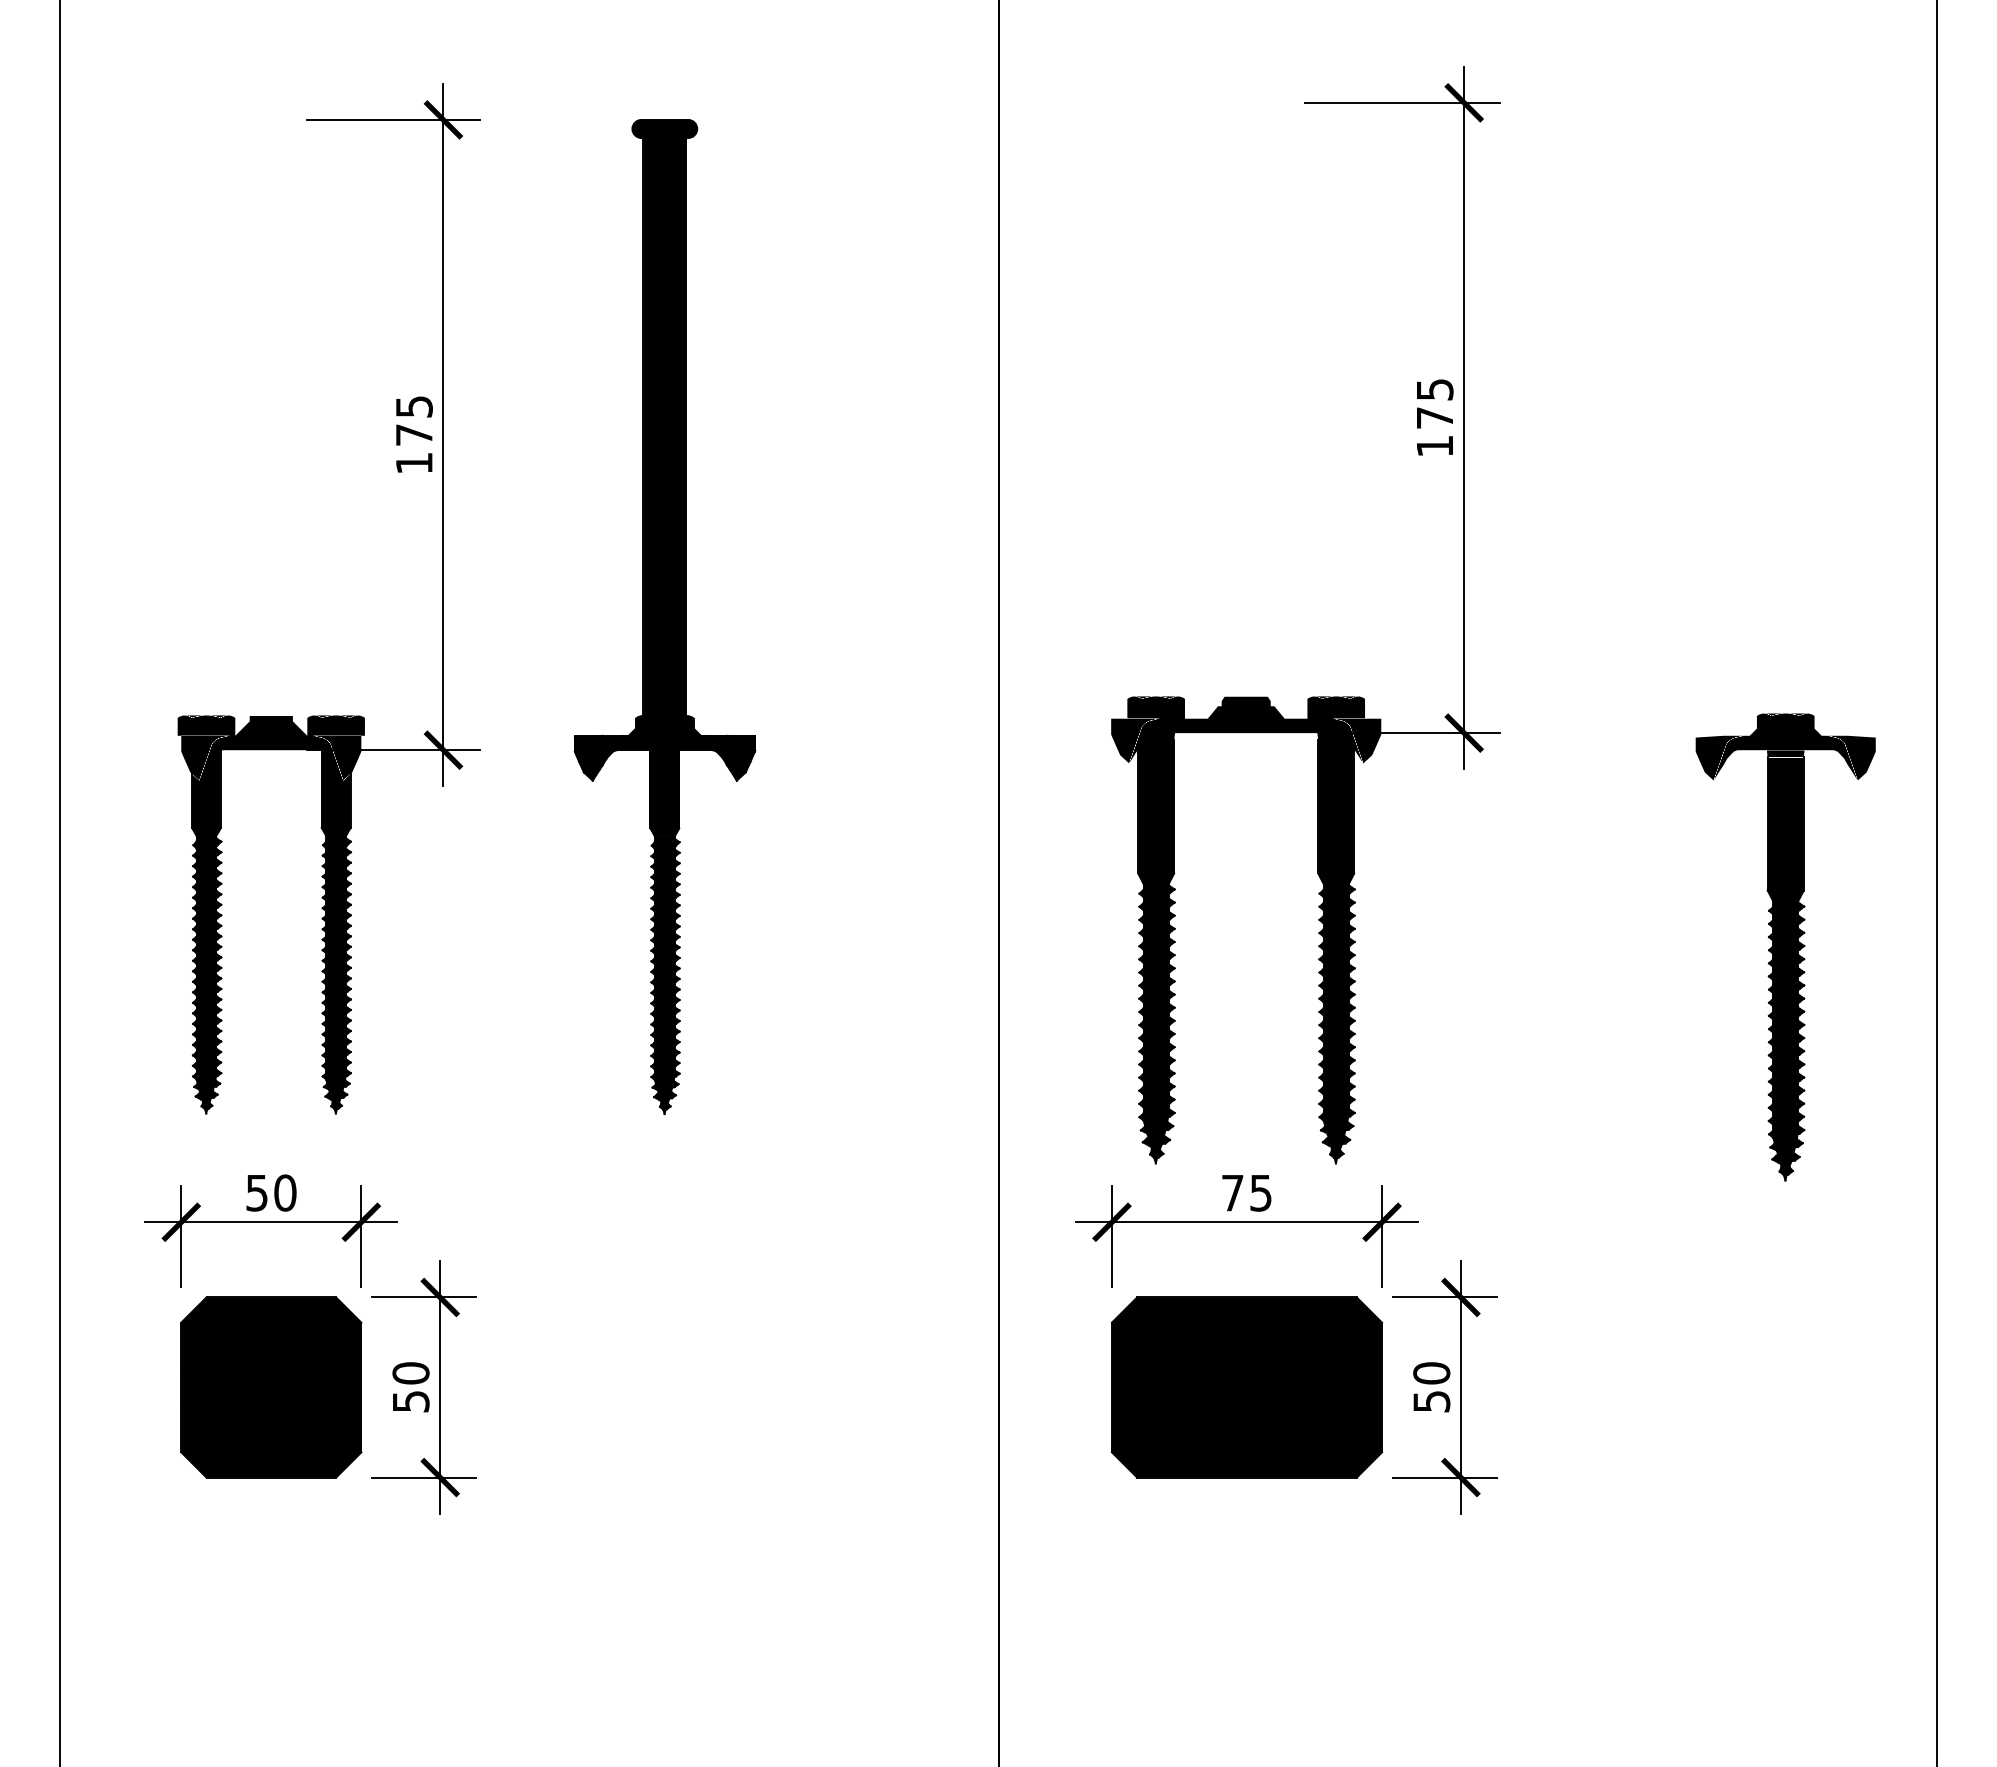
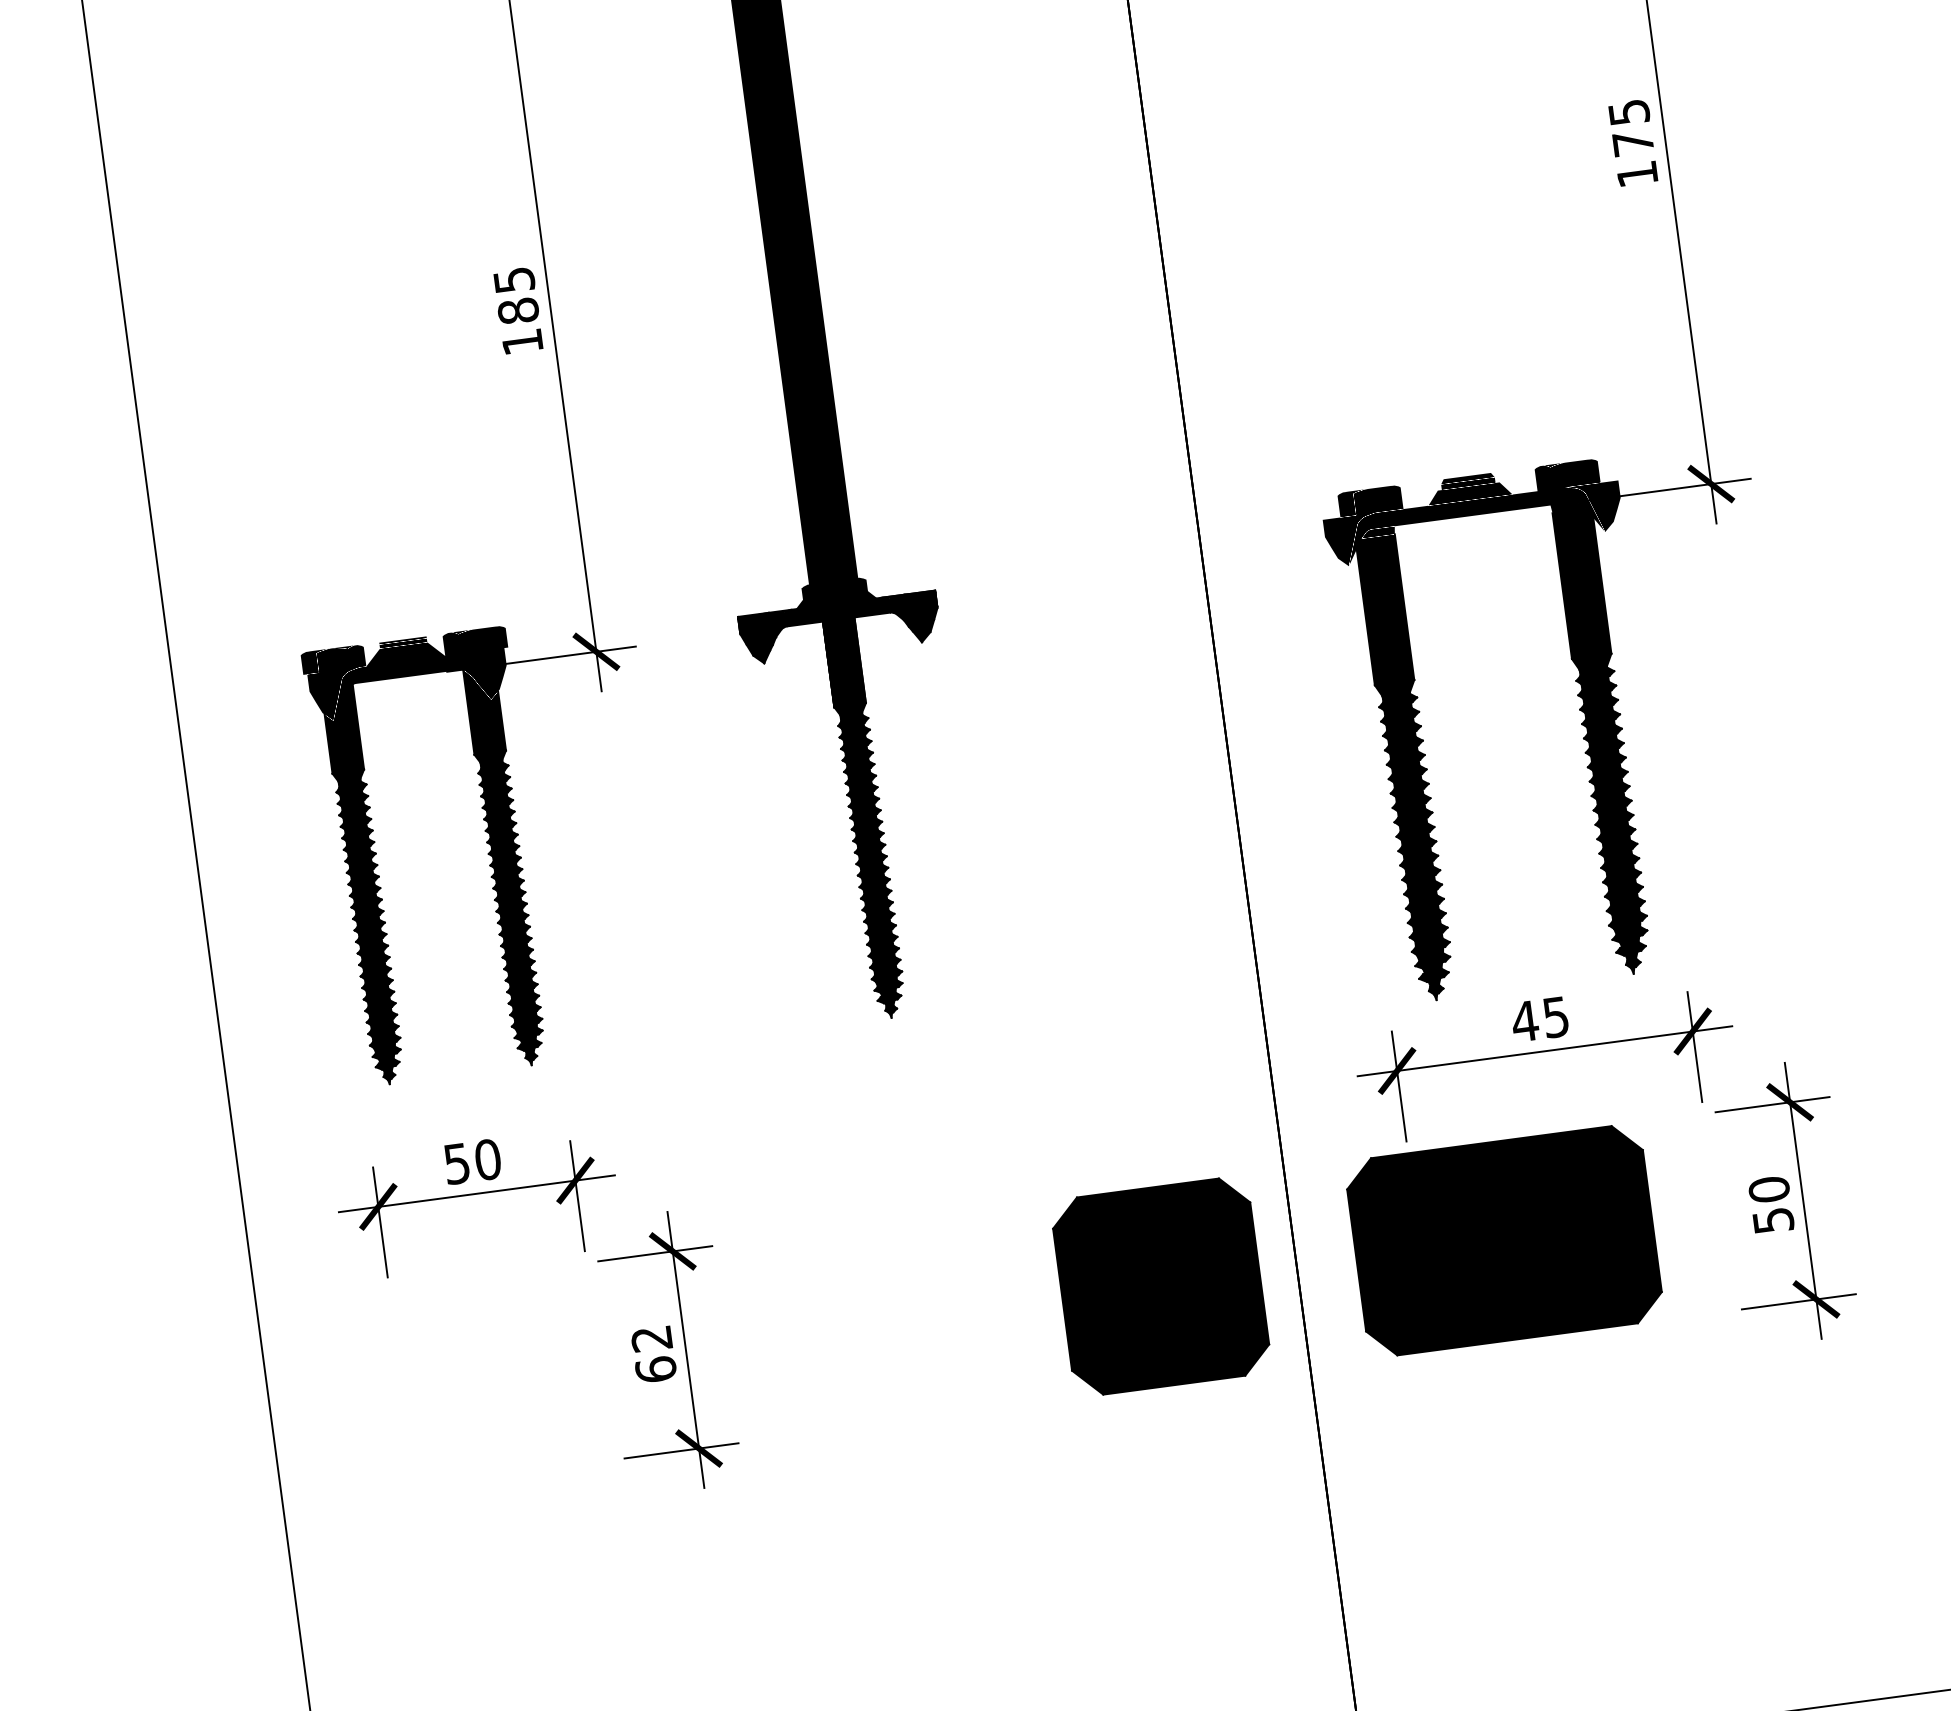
text: (413, 435) -> (517, 311), 175 -> 185
text: (1232, 1193) -> (1524, 1021), 75 -> 45
part: (271, 1387) -> (1161, 1286), moved
text: (410, 1387) -> (653, 1354), 50 -> 62
part: (1246, 1387) -> (1503, 1240), moved

